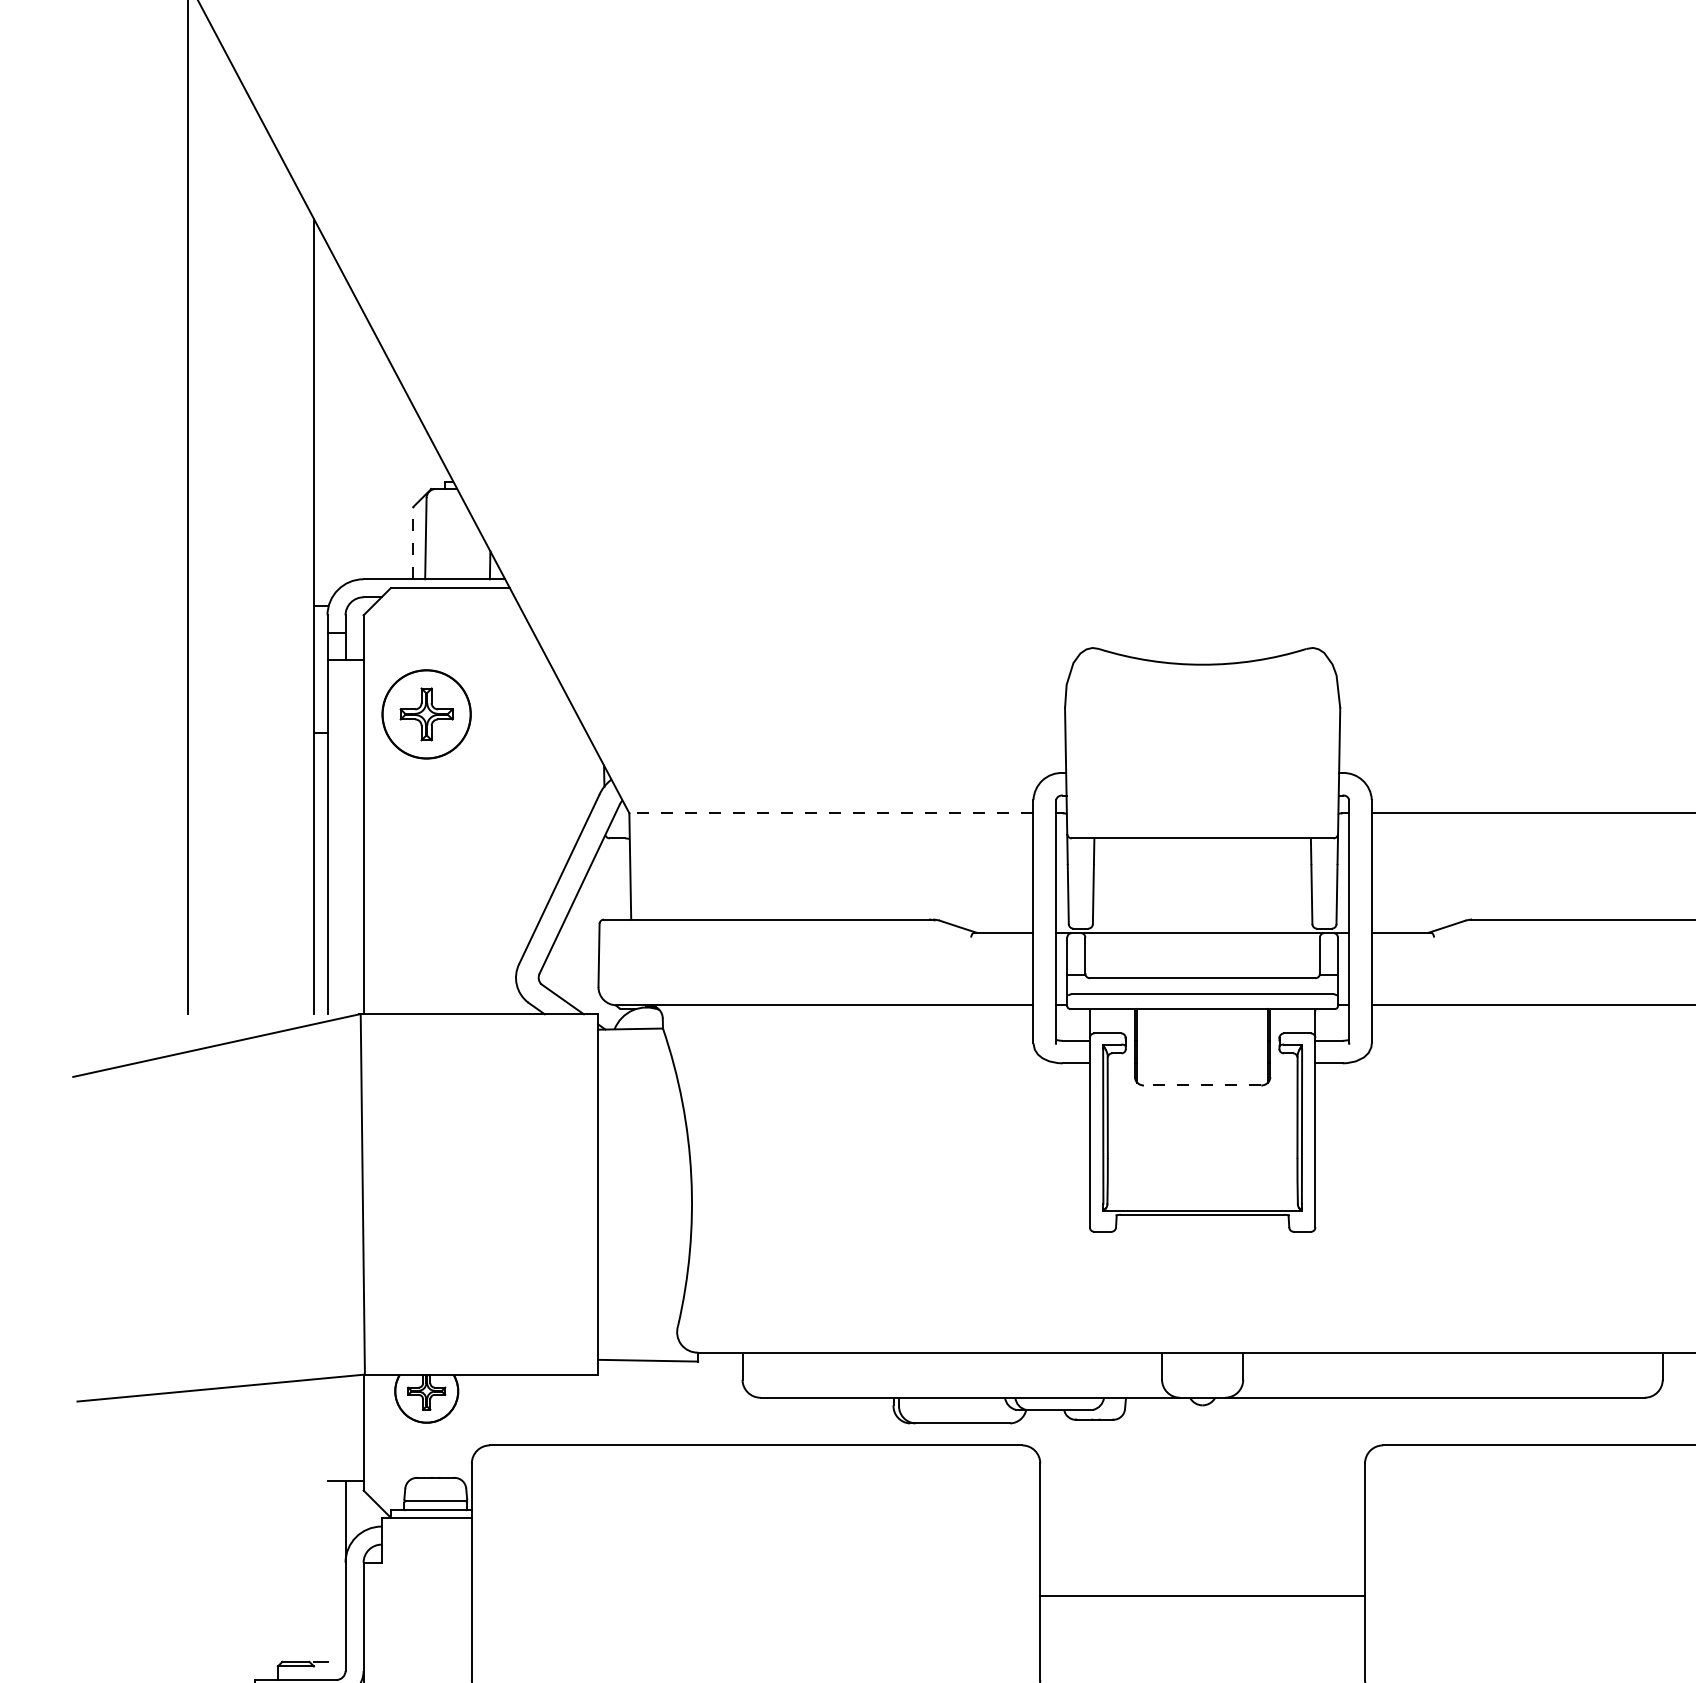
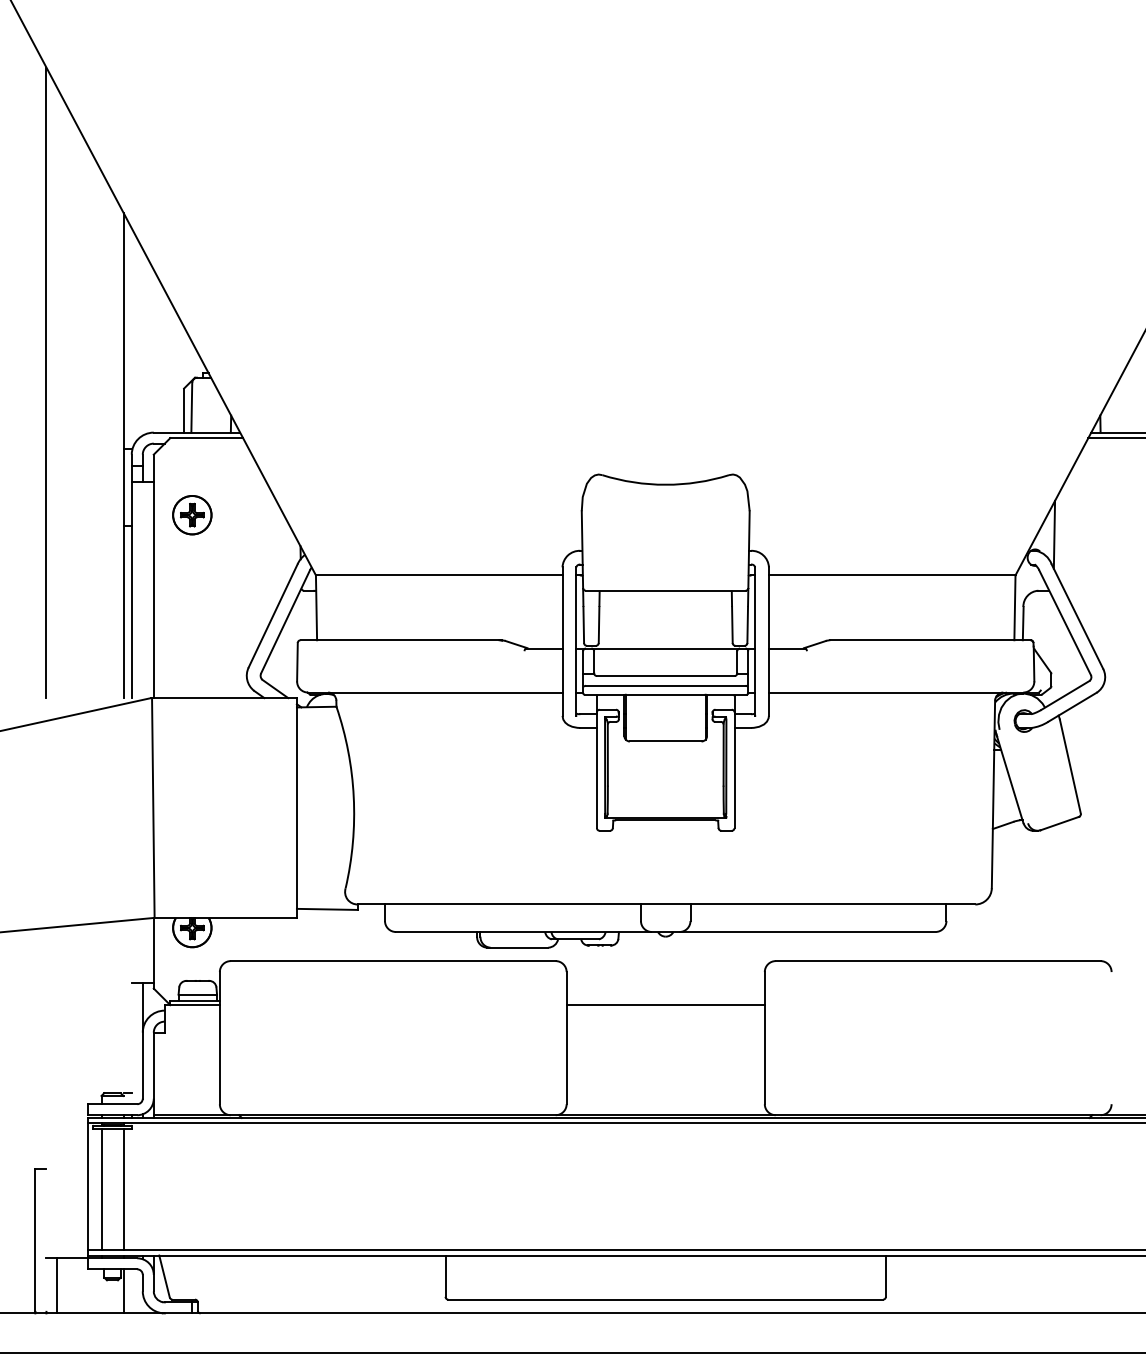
line: (413, 542) -> (184, 410), dashed -> solid
part: (427, 715) -> (192, 515), size x0.71
line: (830, 813) -> (438, 575), dashed -> solid
line: (1202, 1085) -> (665, 741), dashed -> solid
line: (1202, 1596) -> (665, 1005), moved

